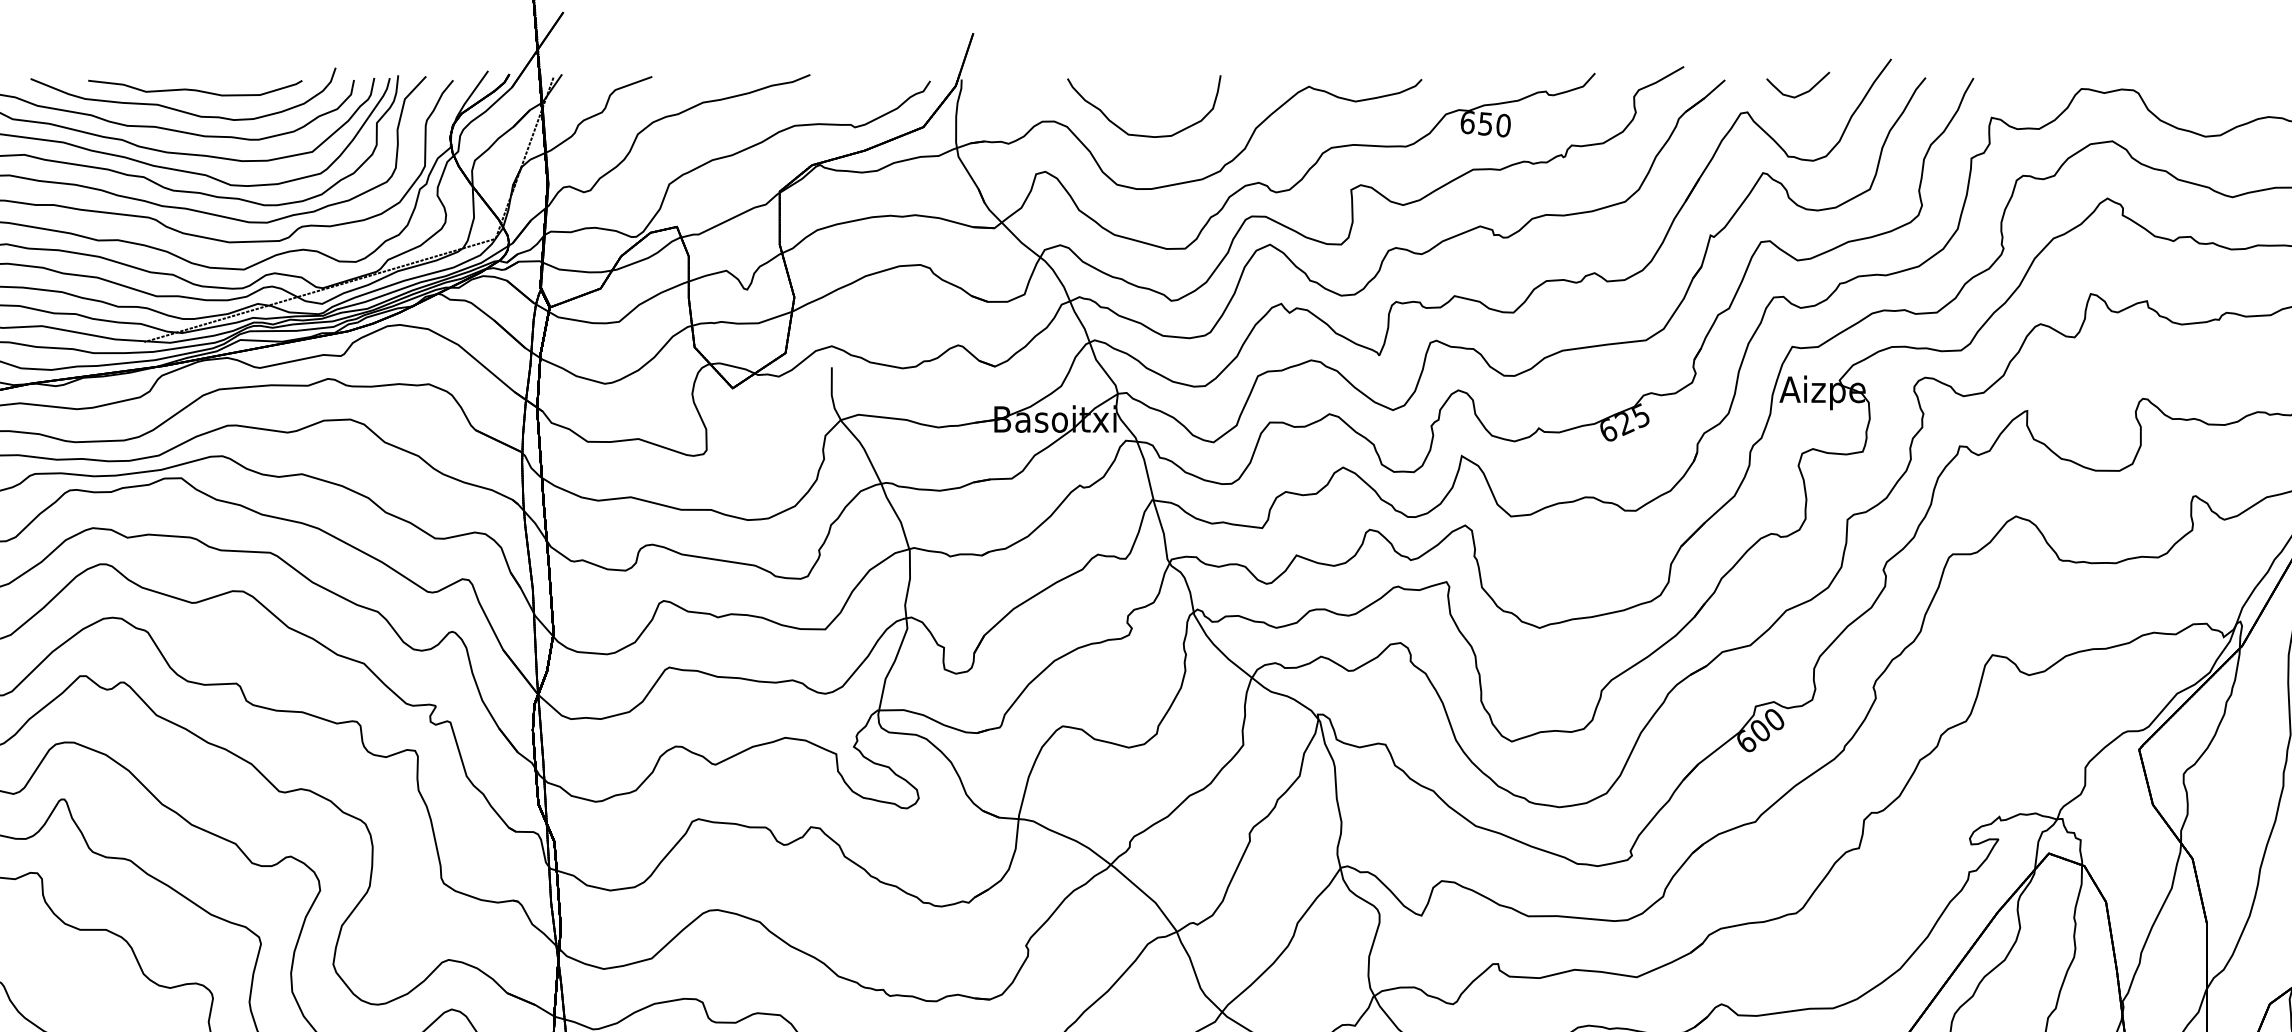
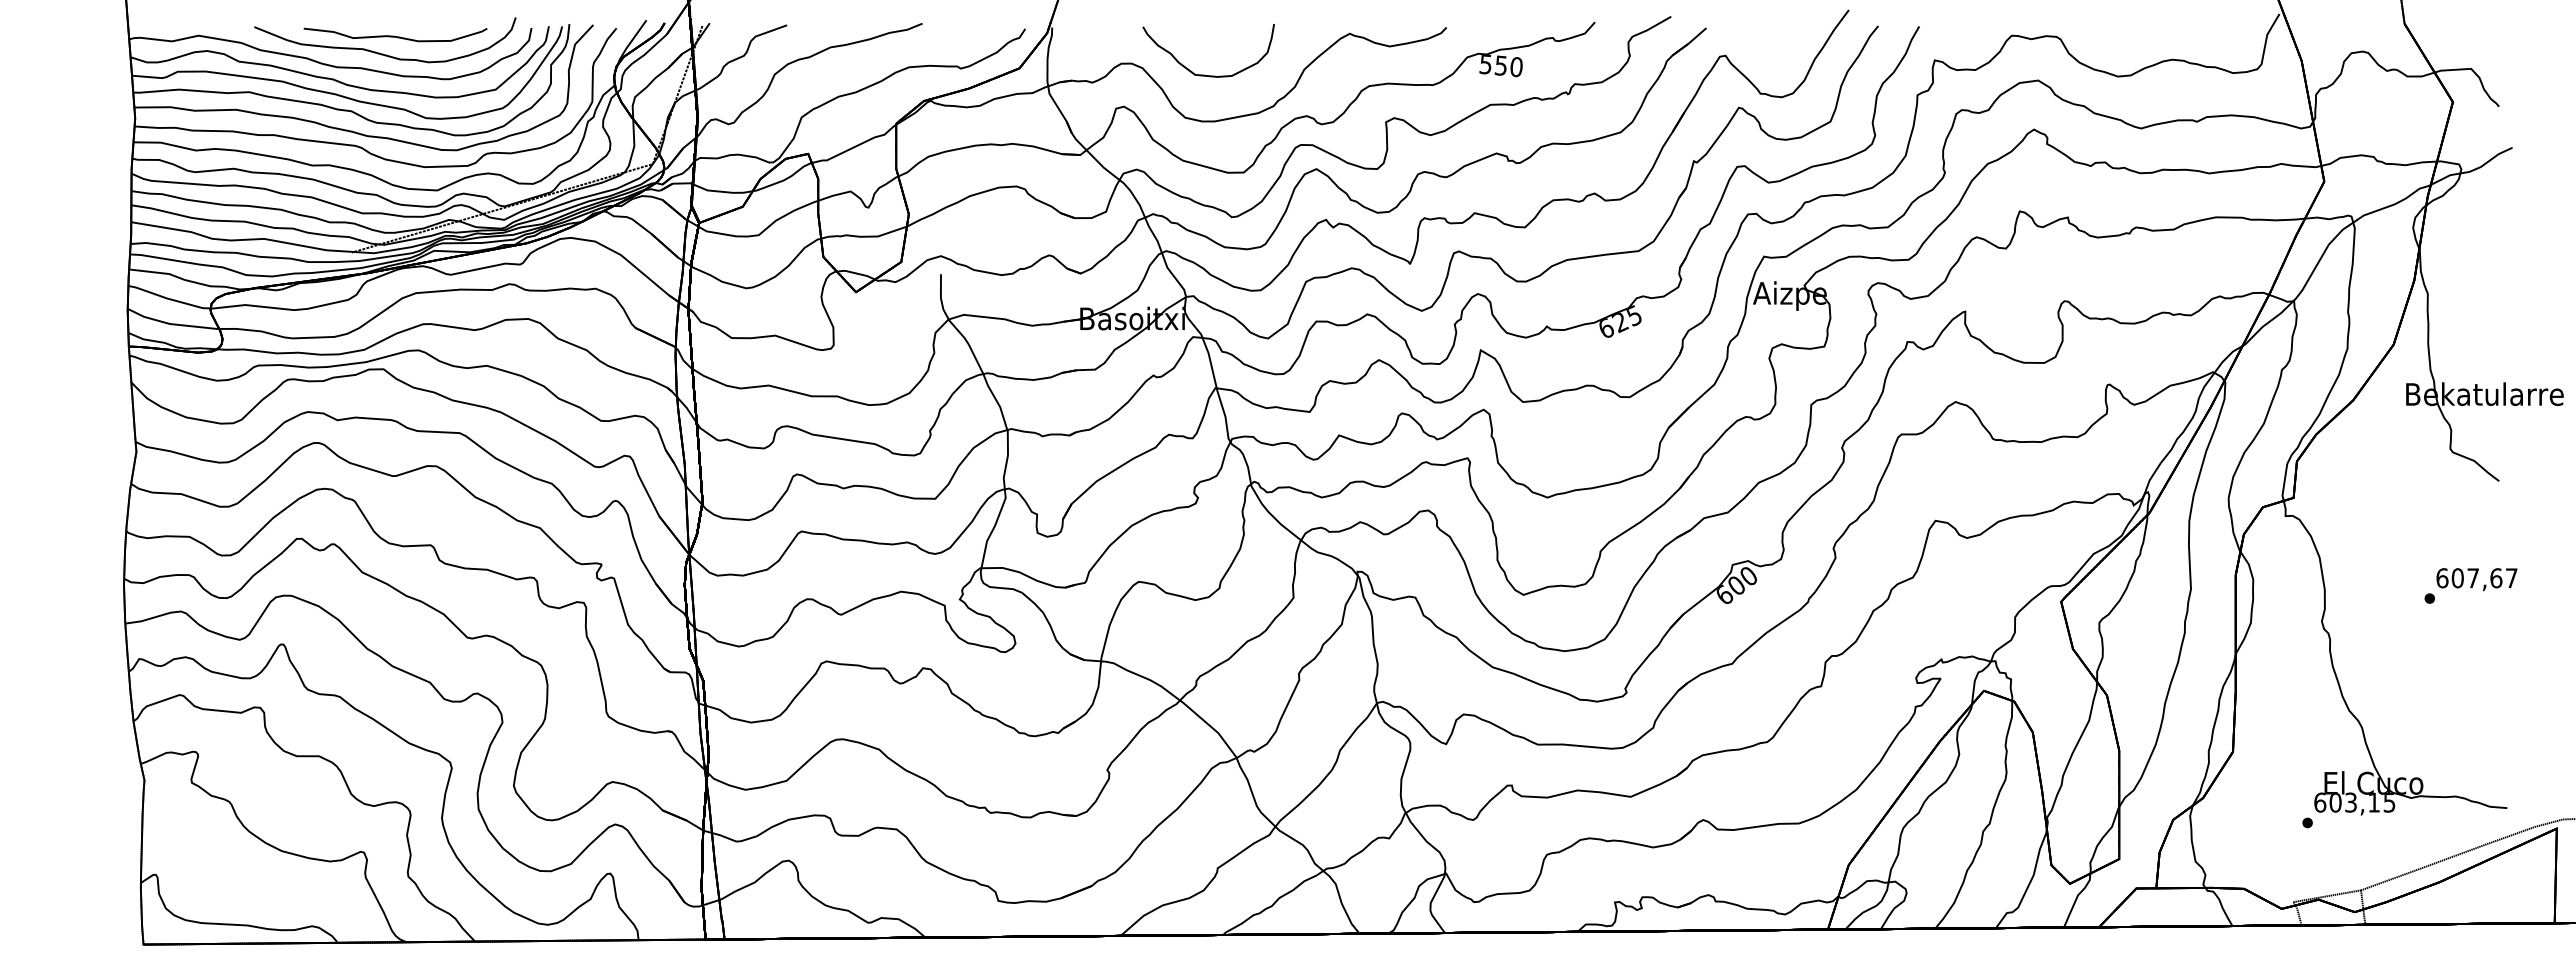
curve: (1801, 93) -> (1771, 39), removed
text: (1467, 122) -> (1485, 64), 650 -> 550

